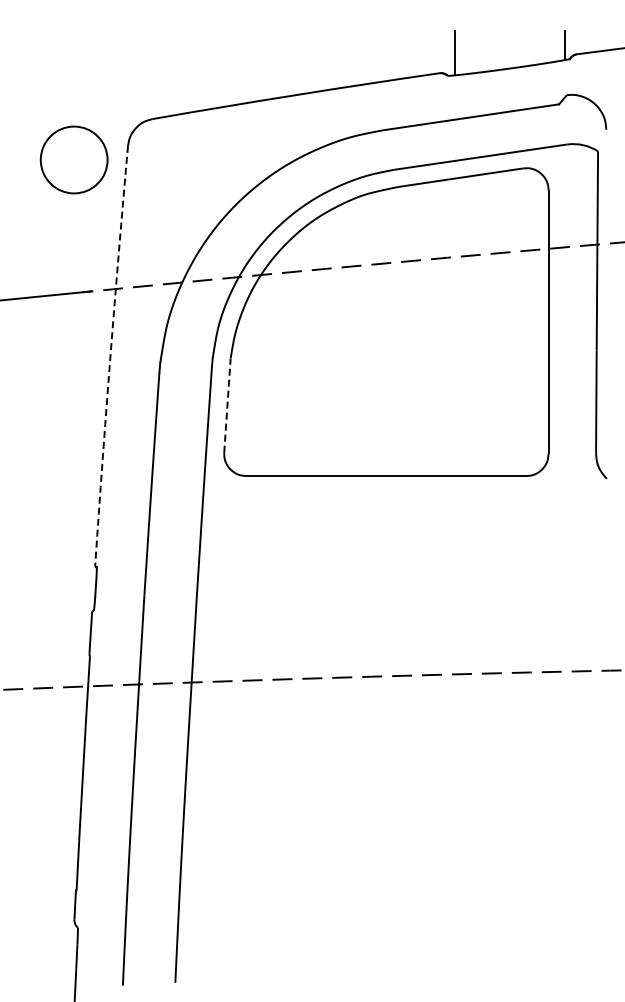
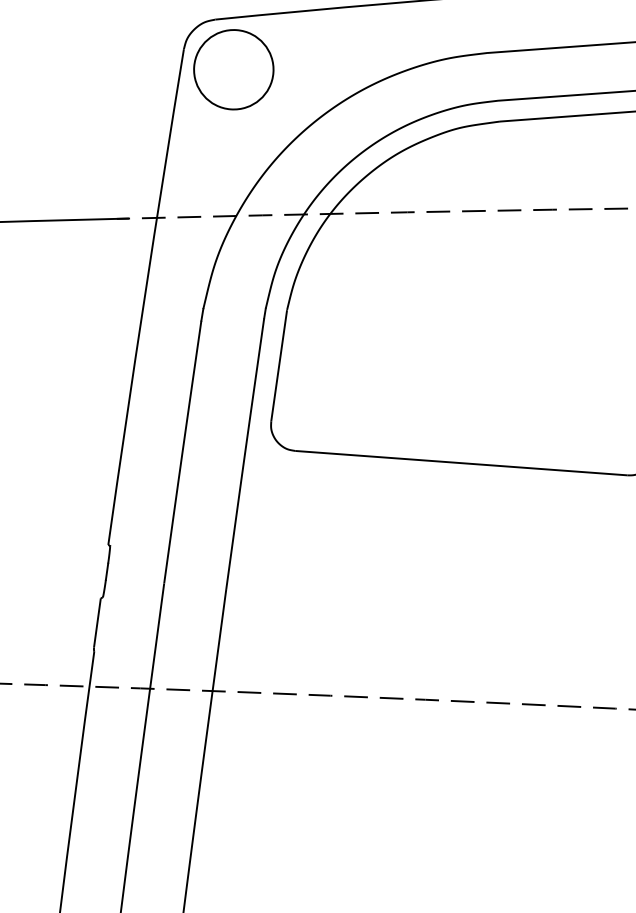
circle: (73, 159) -> (233, 69), moved
arc: (110, 356) -> (144, 297), dashed -> solid
line: (227, 405) -> (279, 365), dashed -> solid

